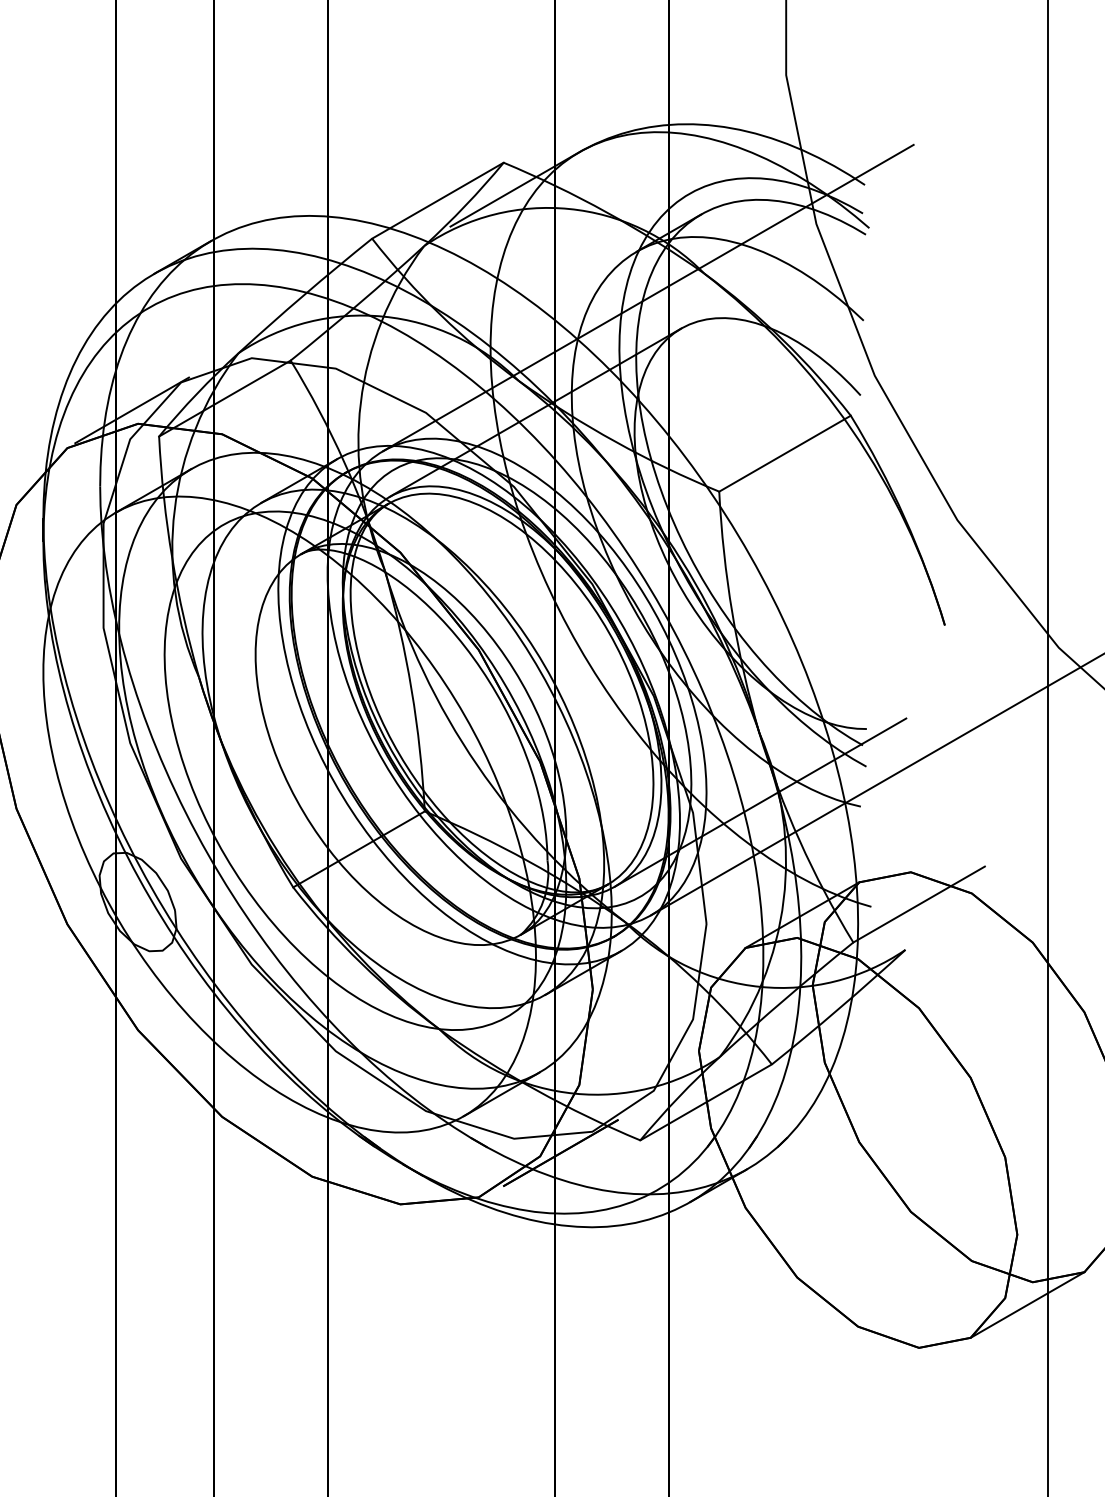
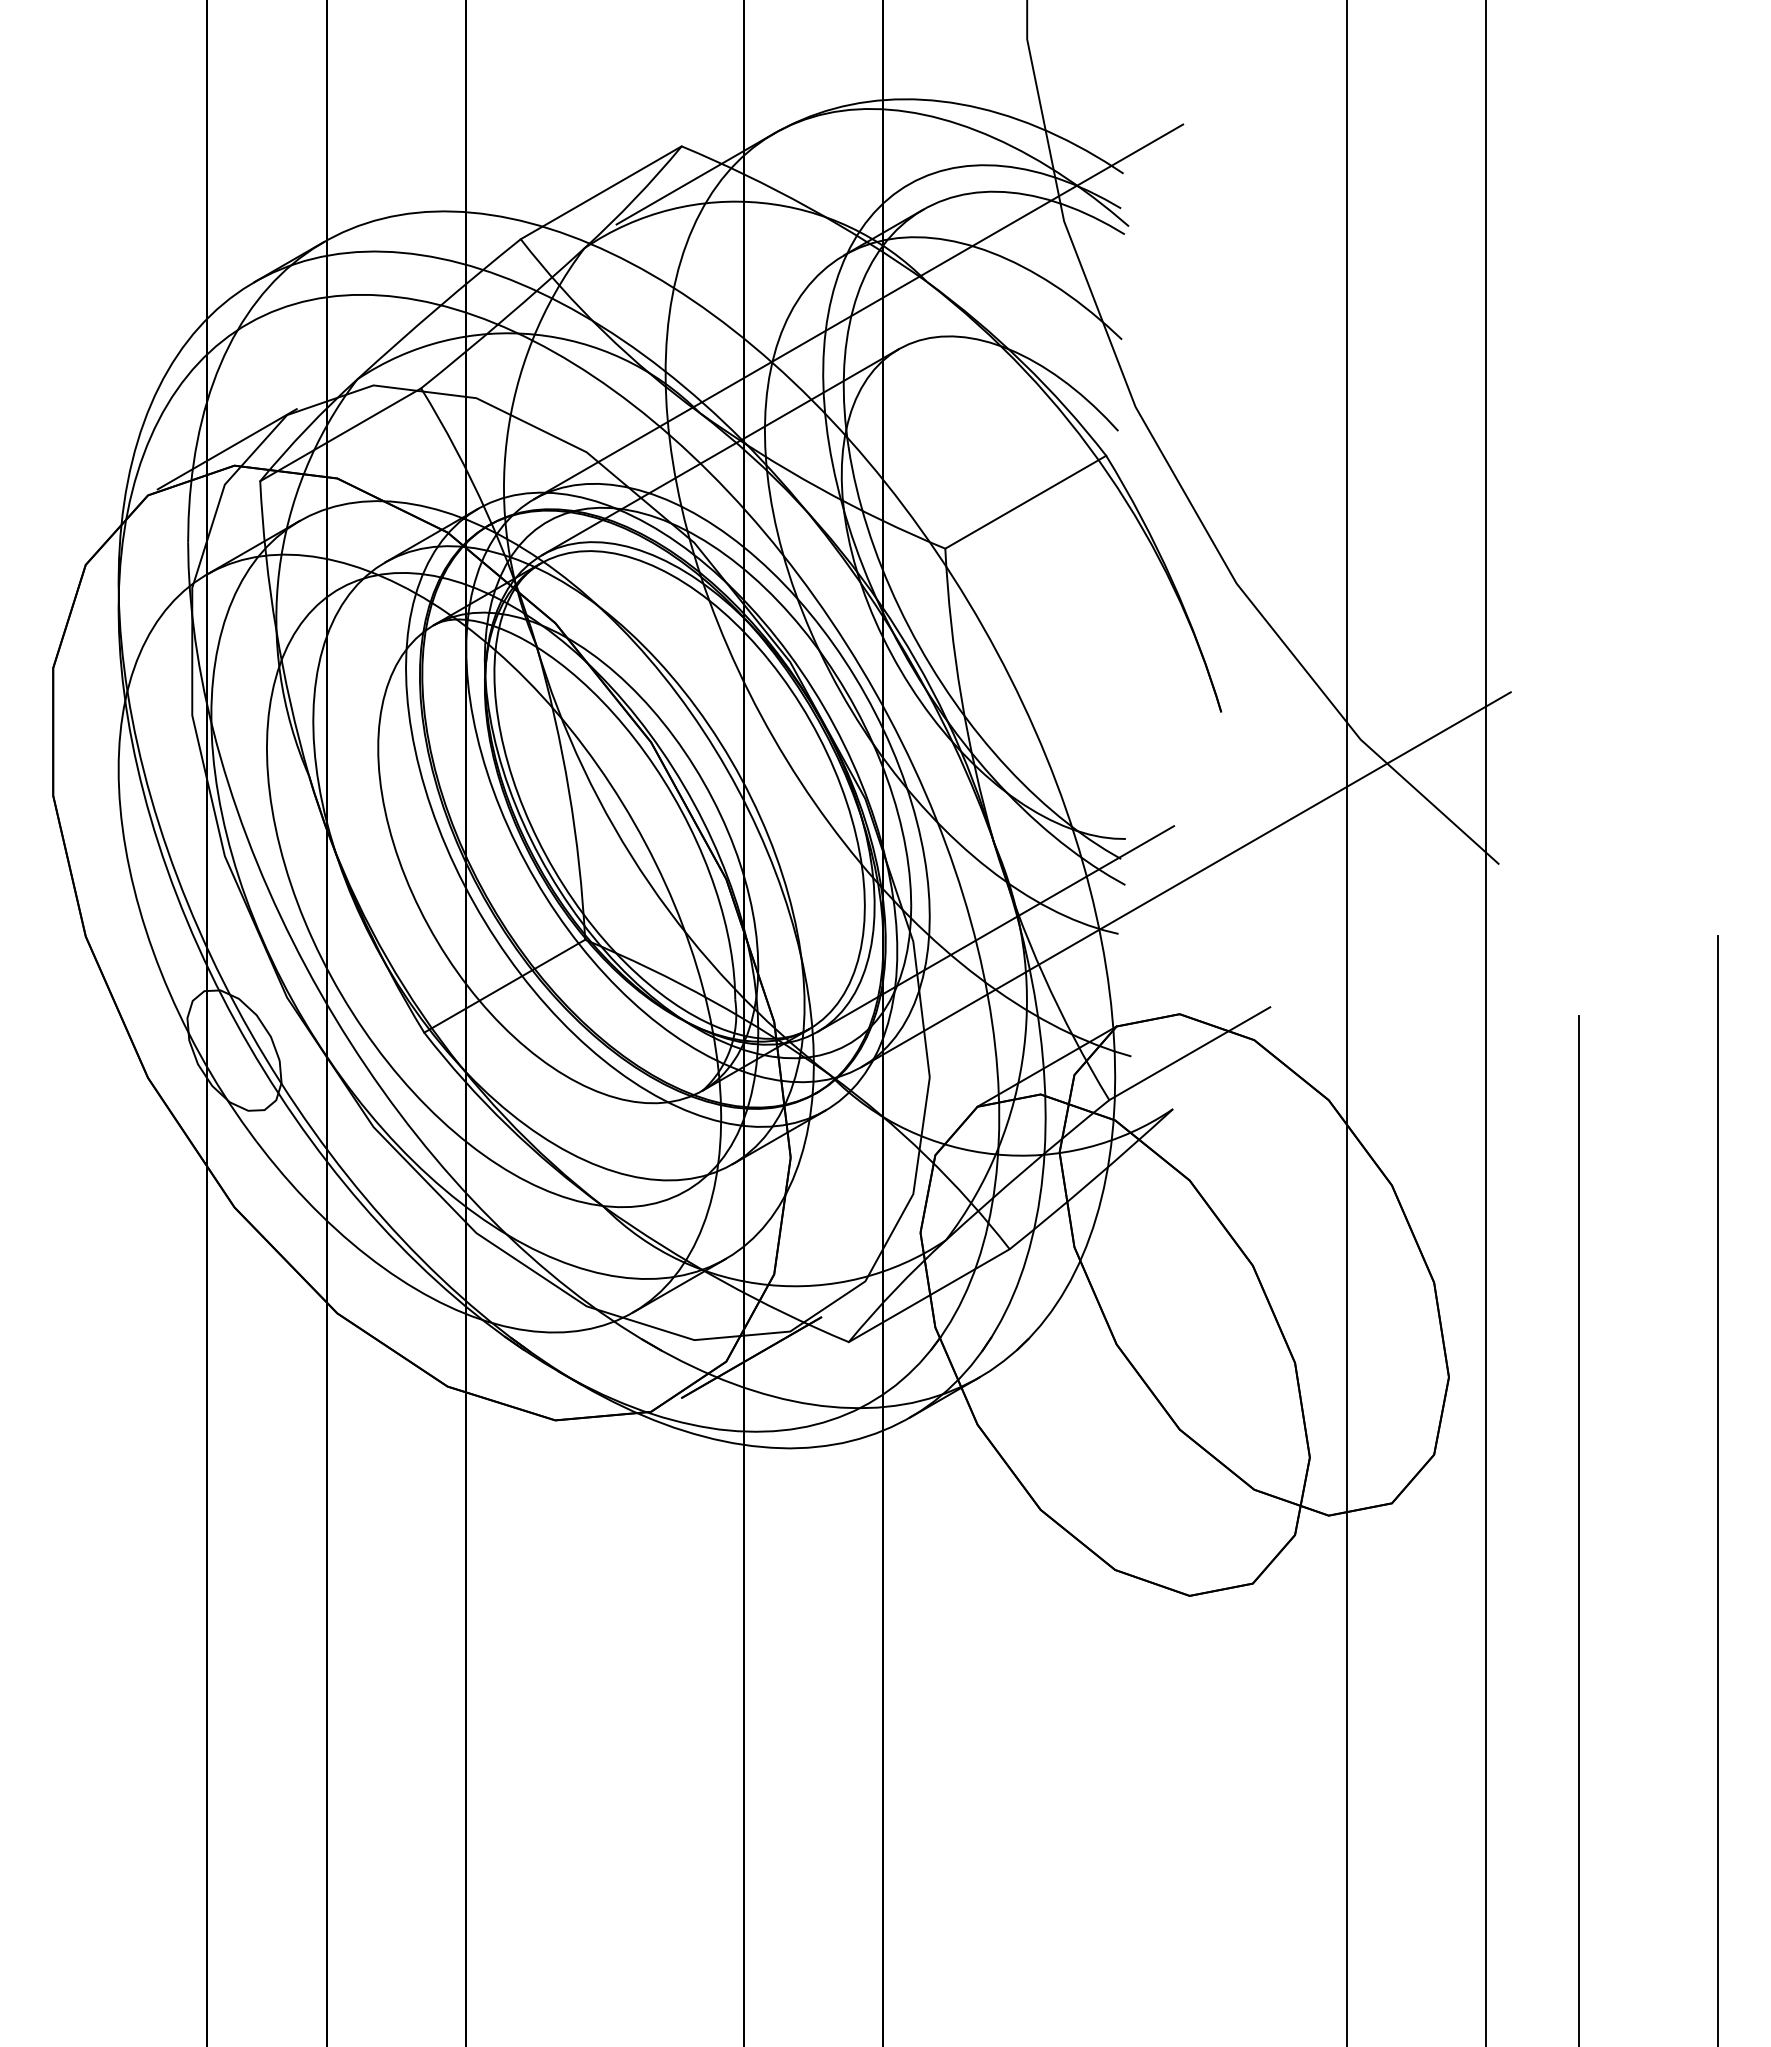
line: (1026, 1305) -> (1321, 1543), removed

